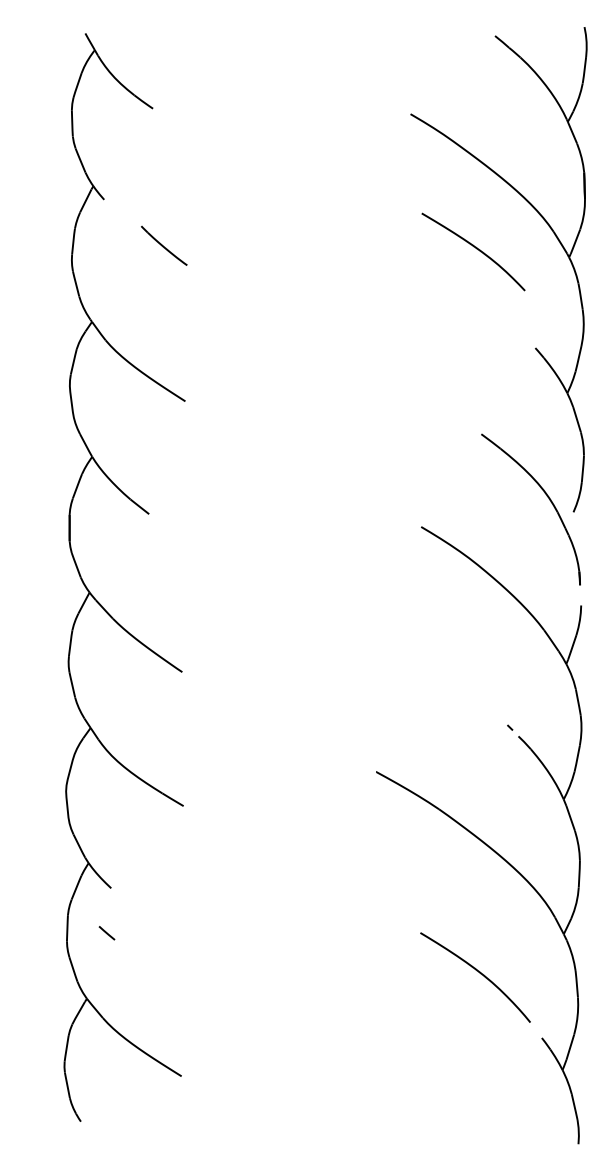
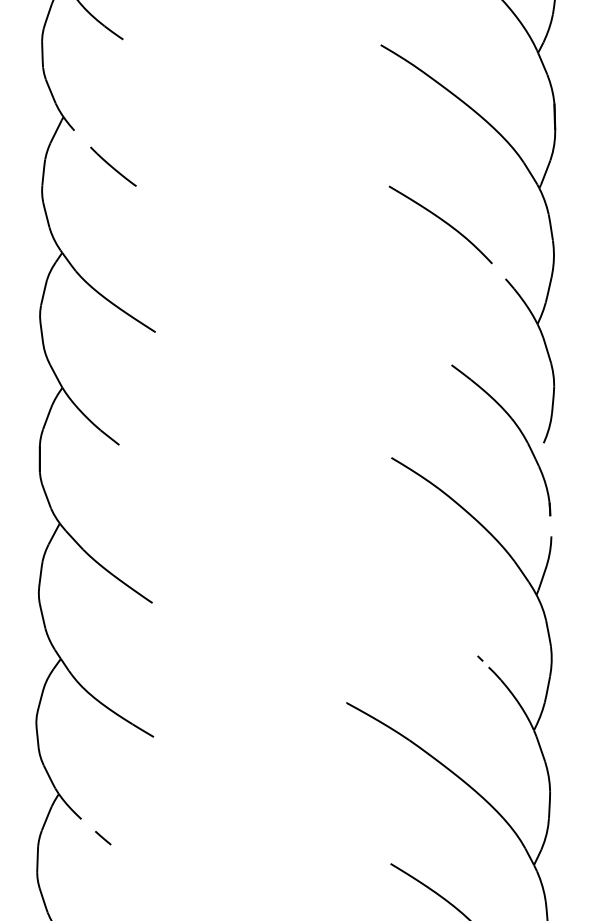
part: (164, 245) -> (113, 166), moved
curve: (475, 248) -> (442, 221), moved
line: (106, 933) -> (102, 838), moved

